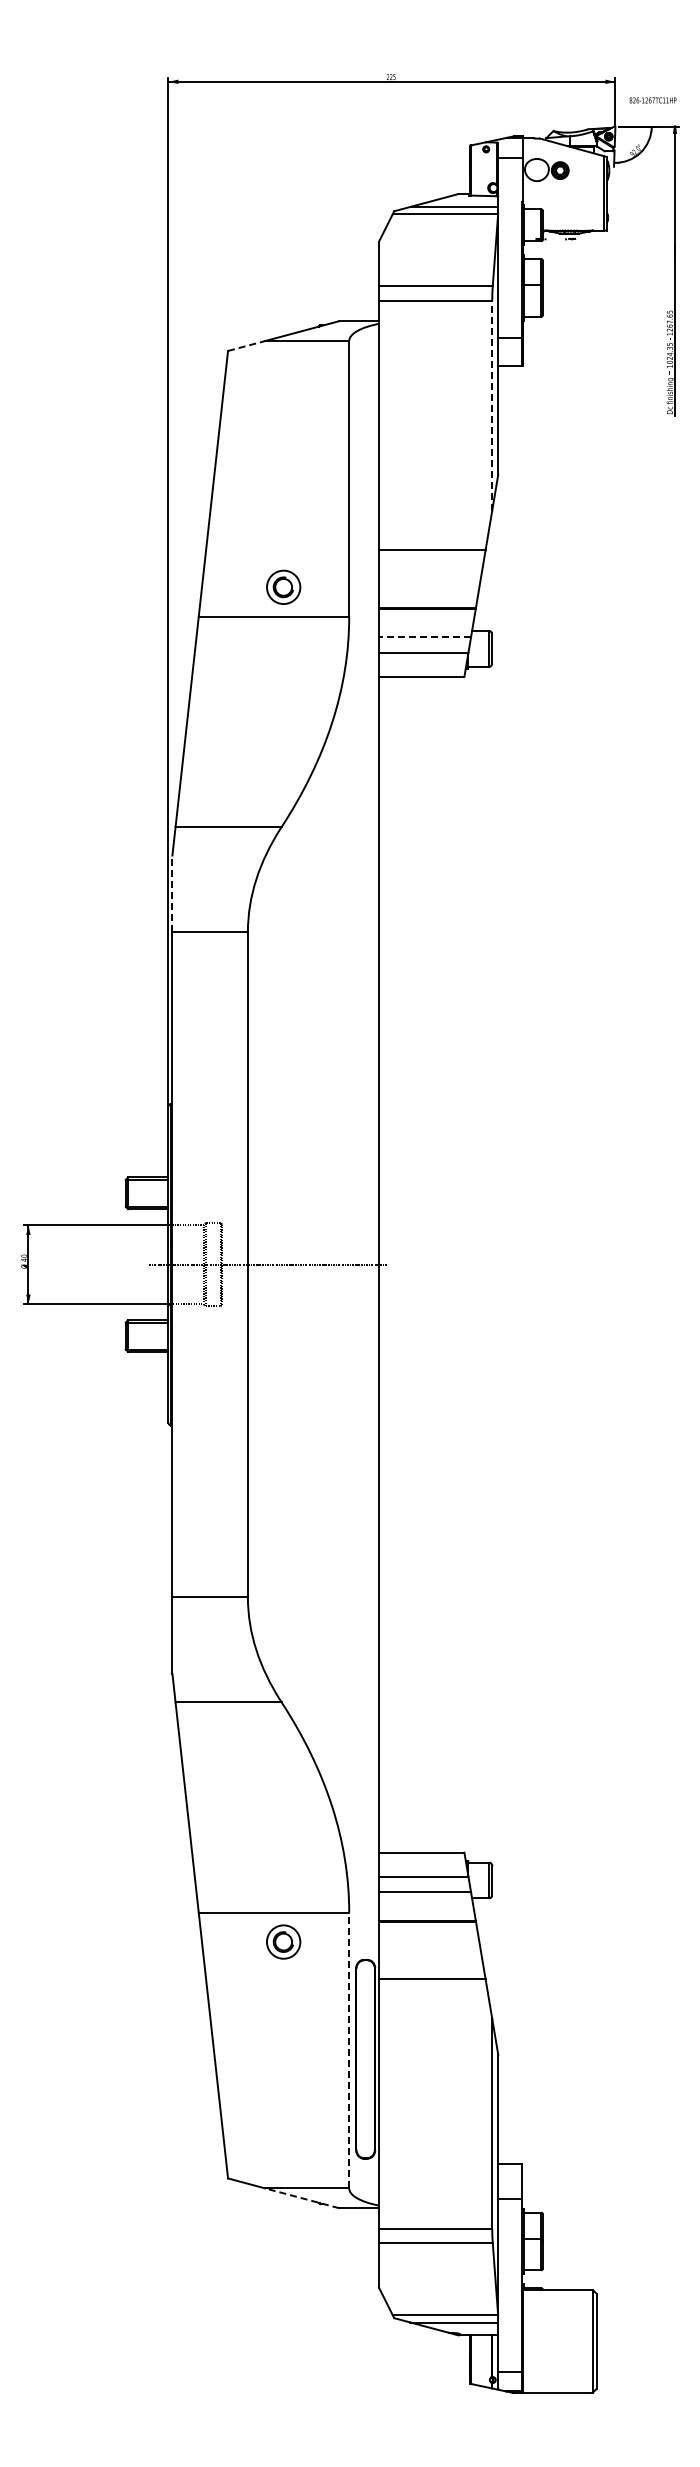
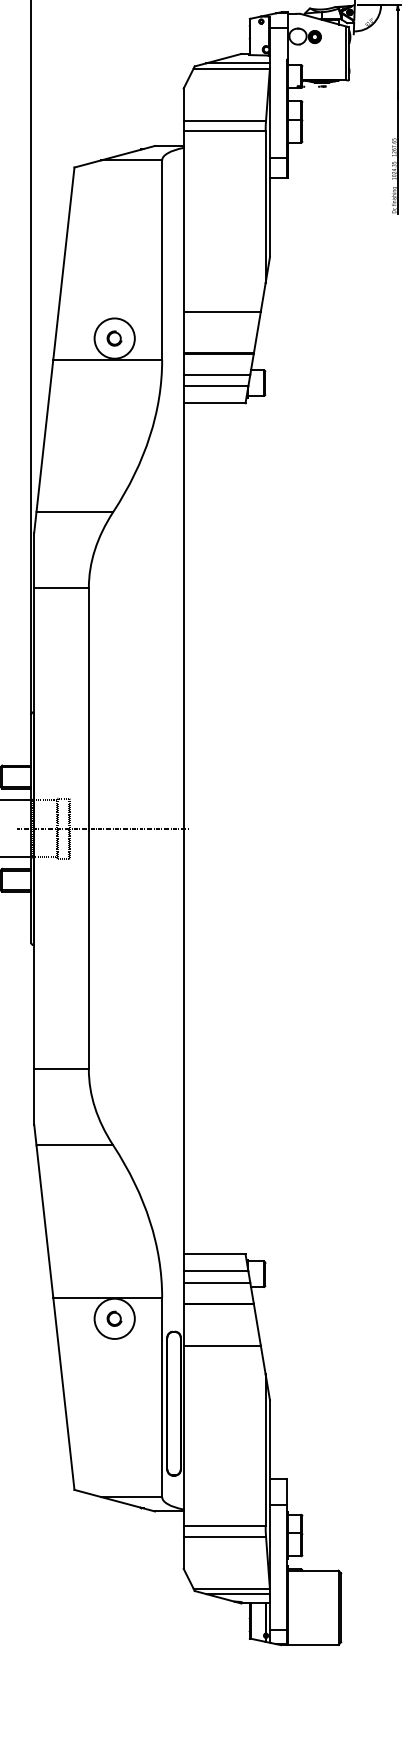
line: (247, 345) -> (88, 163), dashed -> solid
line: (492, 405) -> (265, 206), dashed -> solid
circle: (283, 587) -> (114, 338), size x1.67
line: (424, 637) -> (216, 374), dashed -> solid
line: (172, 893) -> (34, 560), dashed -> solid
circle: (283, 1941) -> (114, 1318), size x1.67
line: (349, 2050) -> (162, 1397), dashed -> solid
line: (301, 2198) -> (127, 1504), dashed -> solid

